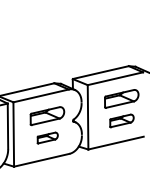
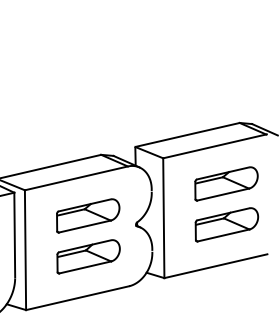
part: (121, 120) -> (226, 224), size x1.43
part: (47, 137) -> (88, 255), size x1.67

